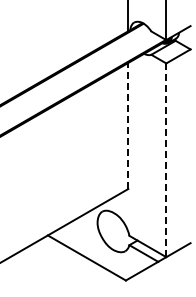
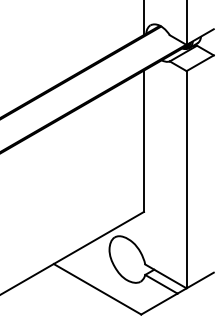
line: (128, 125) -> (144, 140), dashed -> solid
line: (166, 160) -> (186, 179), dashed -> solid

